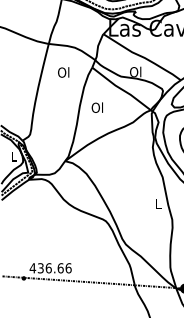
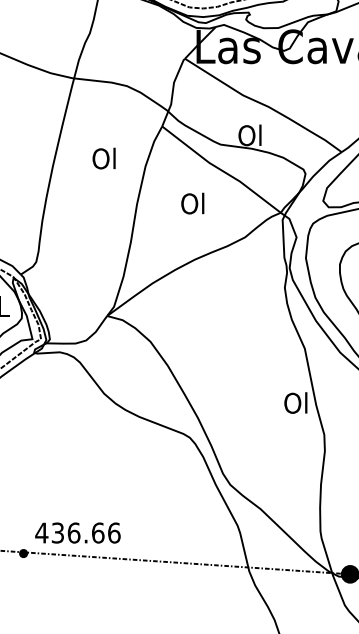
text: (63, 72) -> (103, 158), moved
text: (96, 107) -> (190, 203), moved
text: (157, 203) -> (294, 401), L -> Ol

